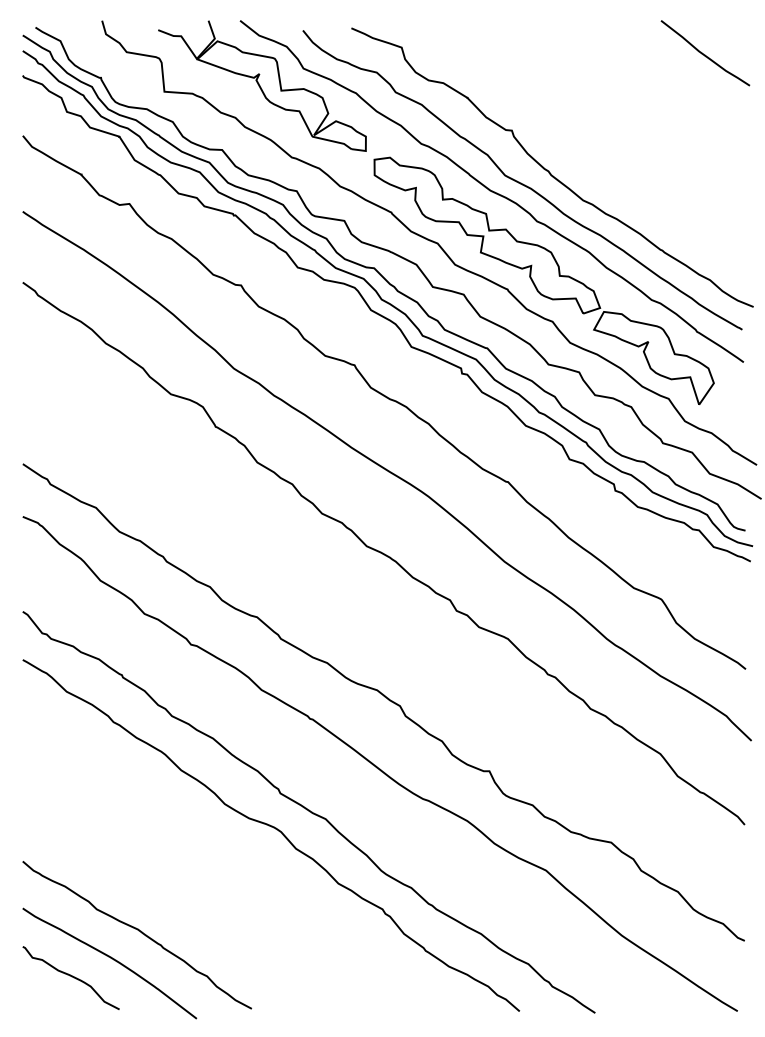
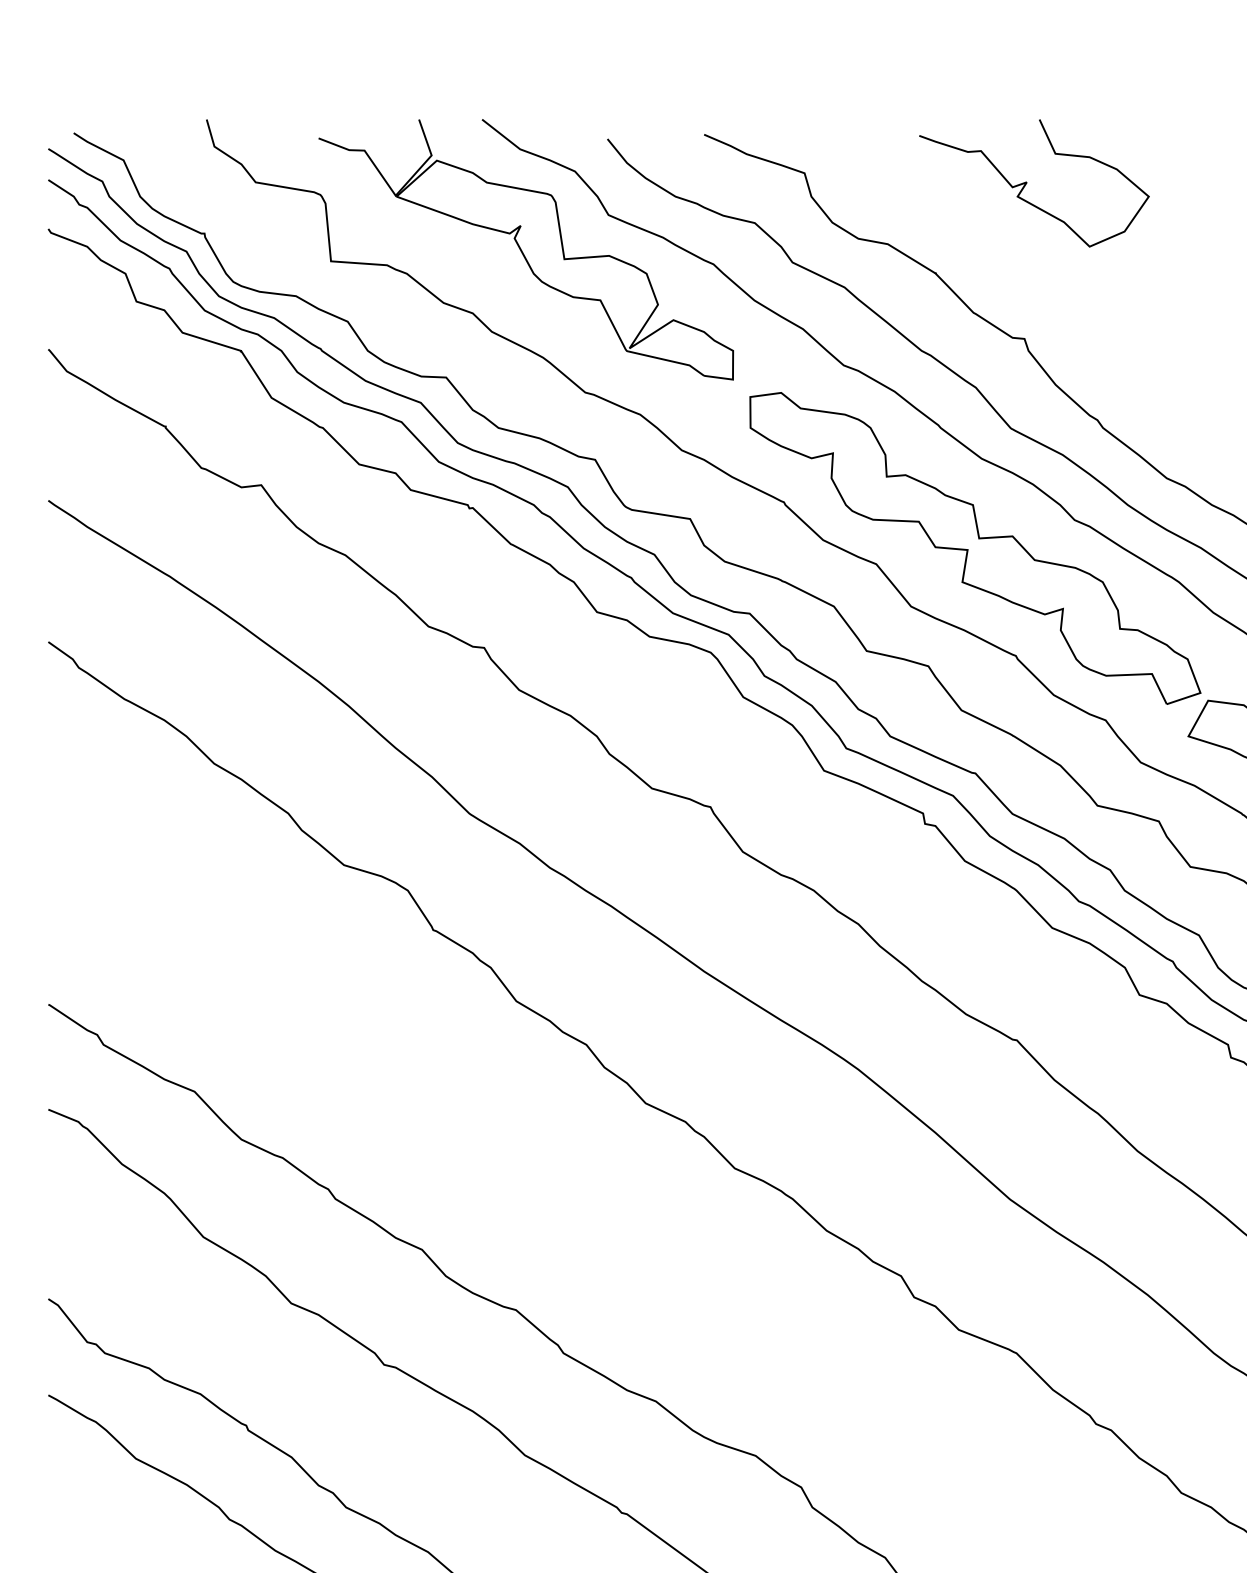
curve: (513, 52) -> (1027, 183), added

